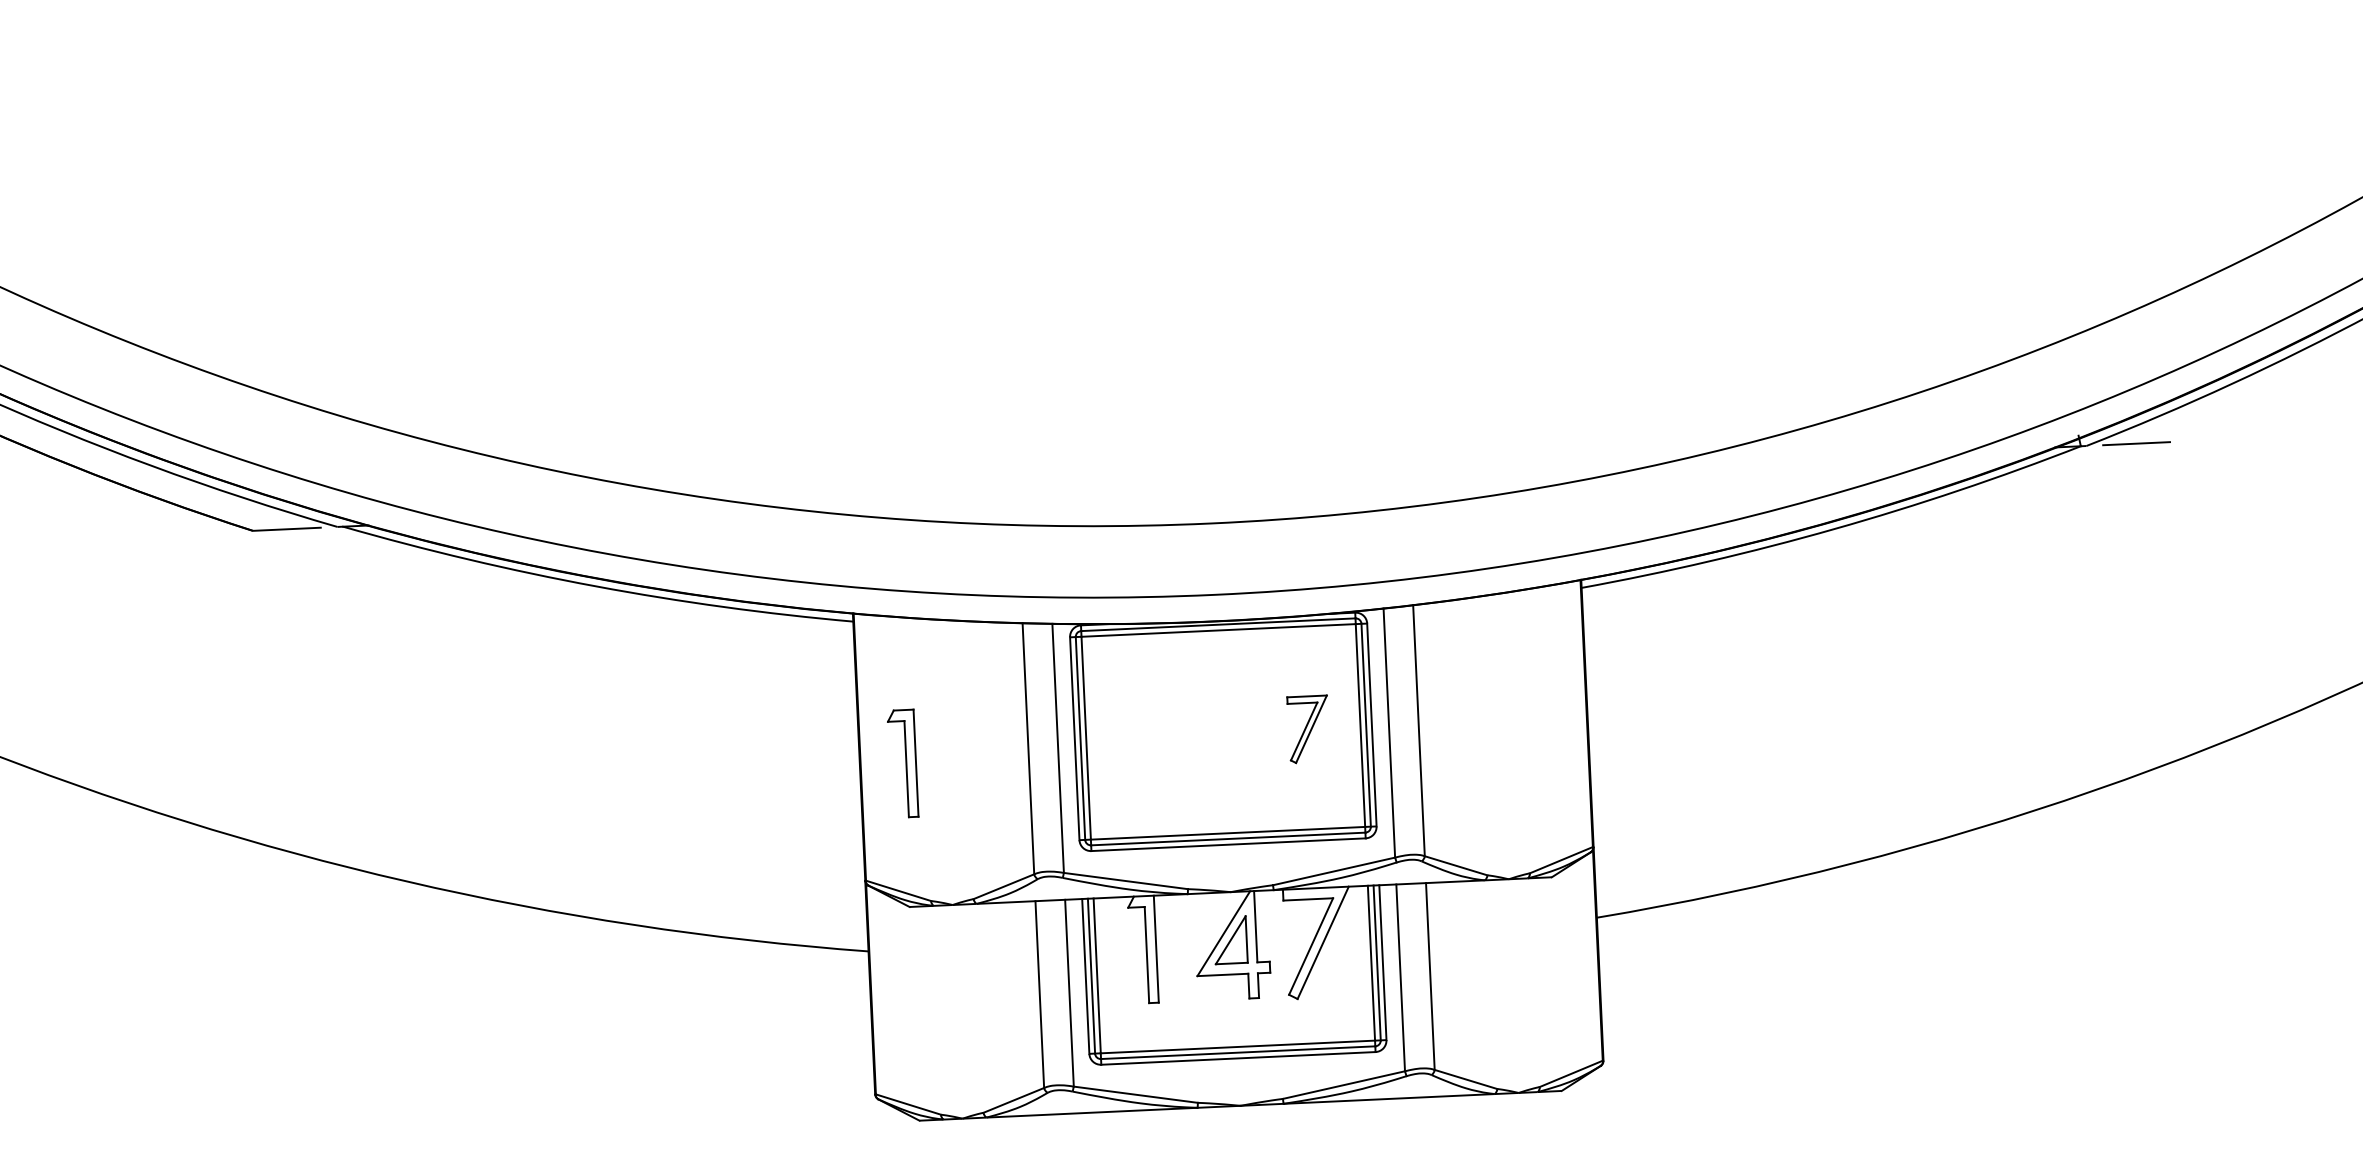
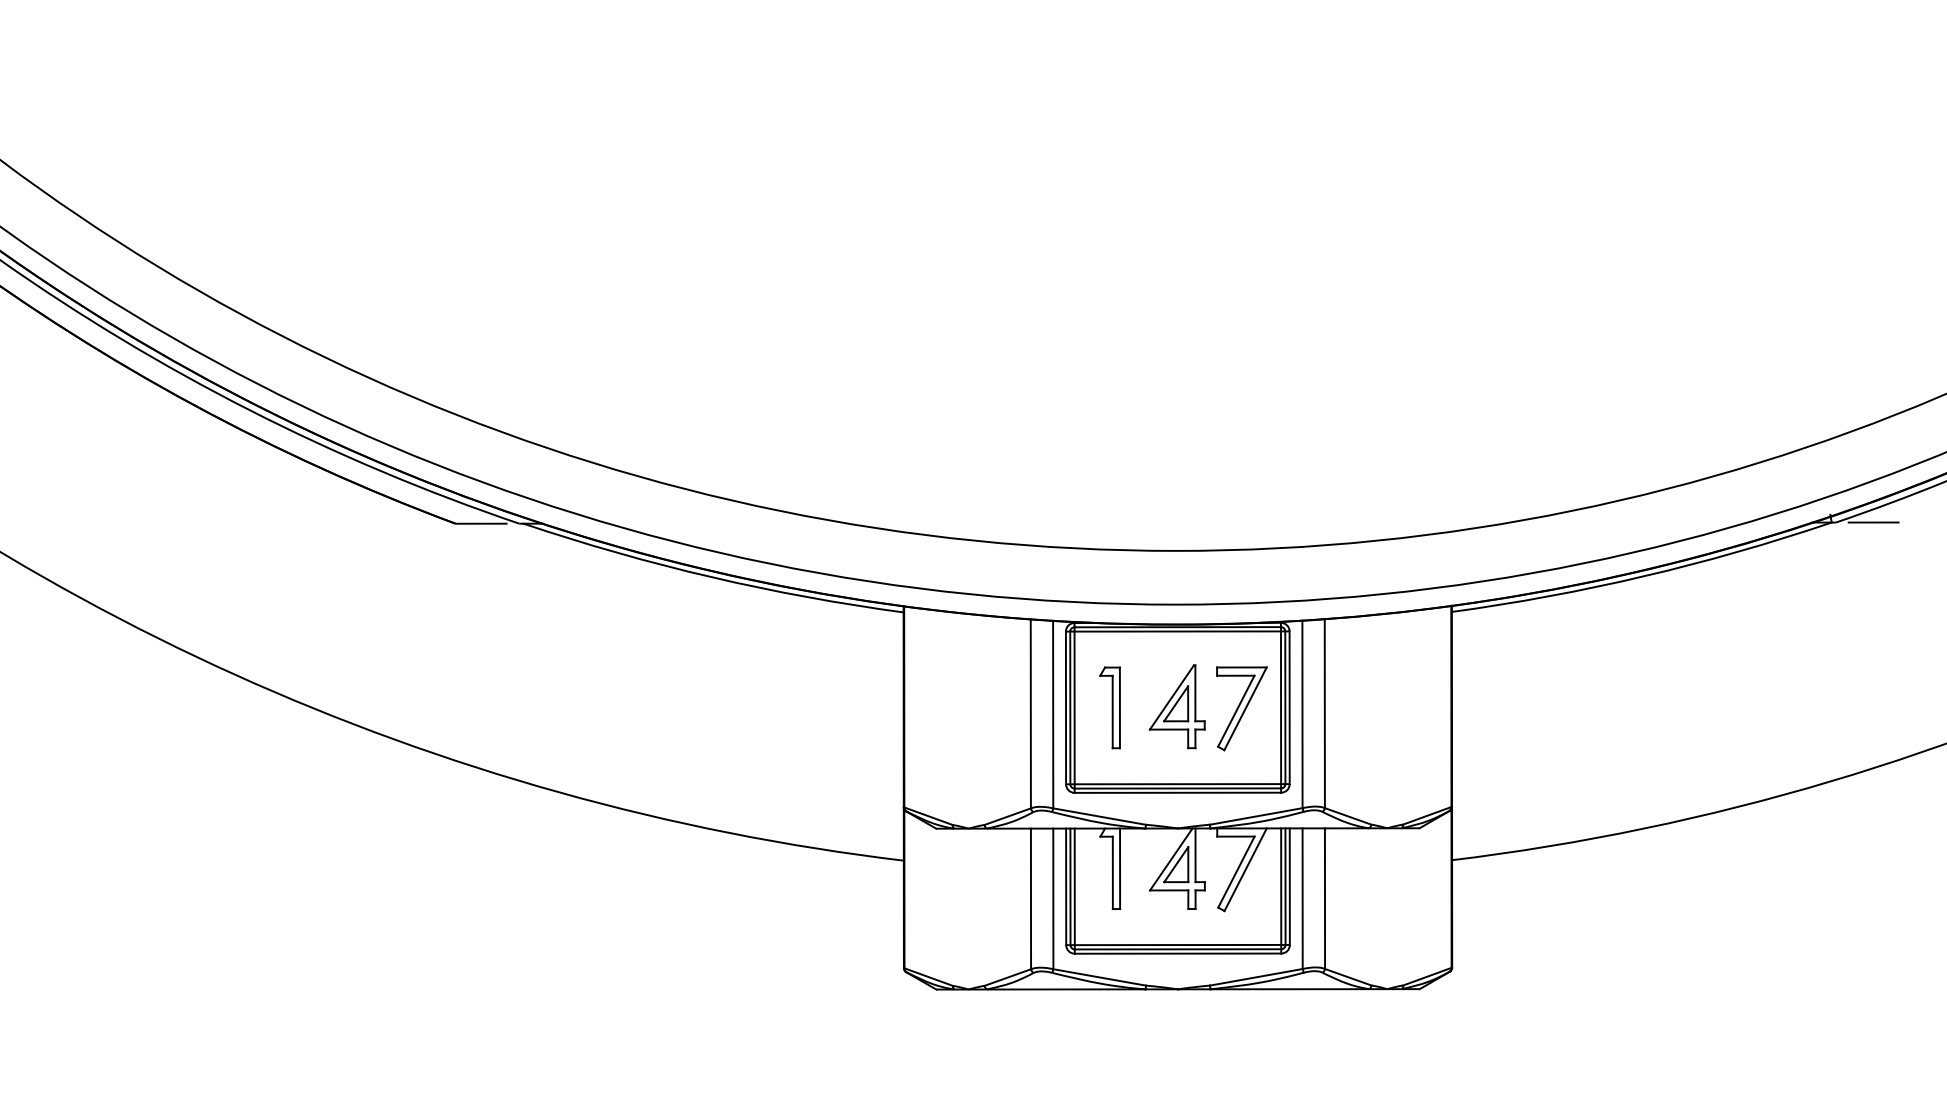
part: (1307, 728) -> (1241, 708), size x1.67
part: (1221, 730) -> (1176, 706), added
part: (902, 763) -> (1109, 707), moved

